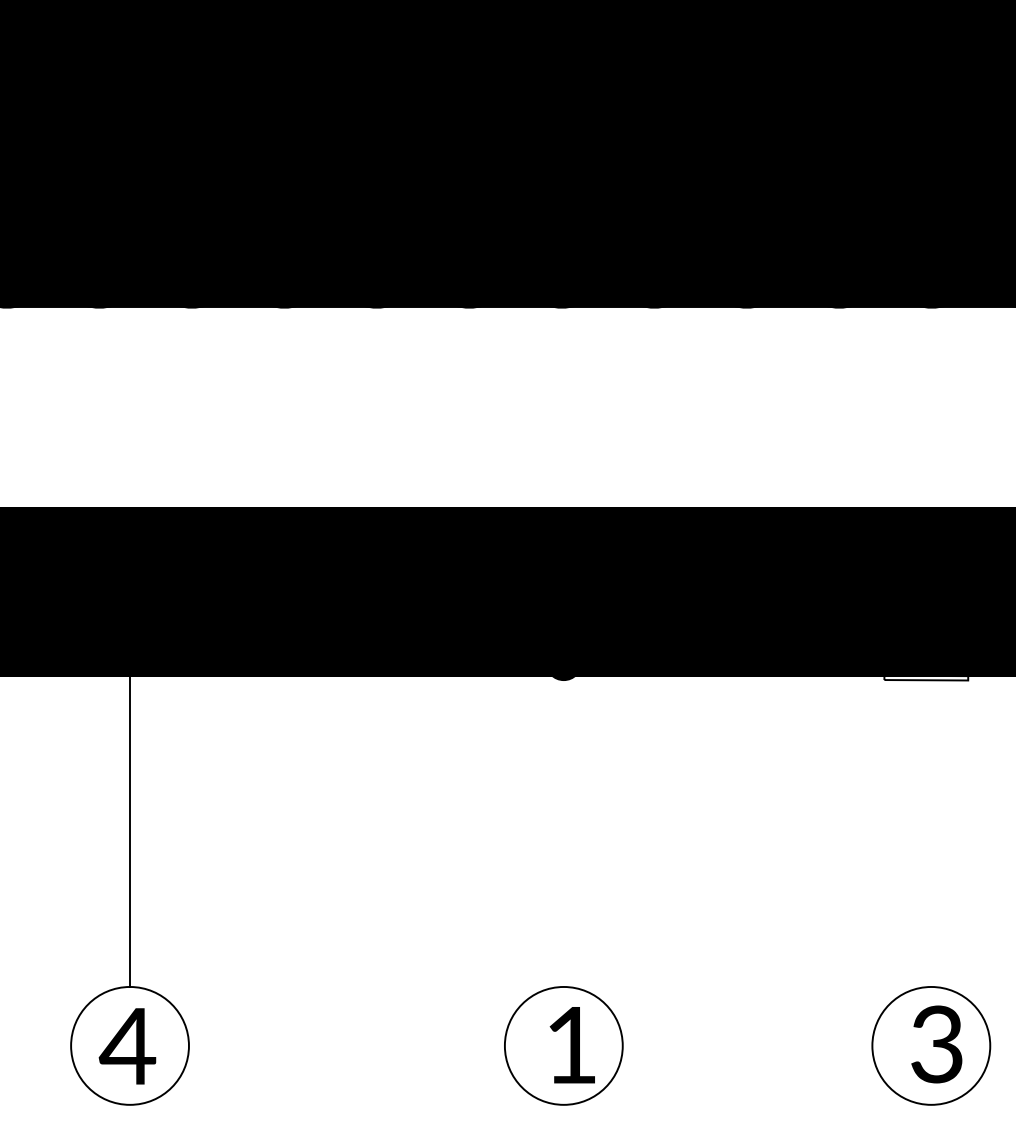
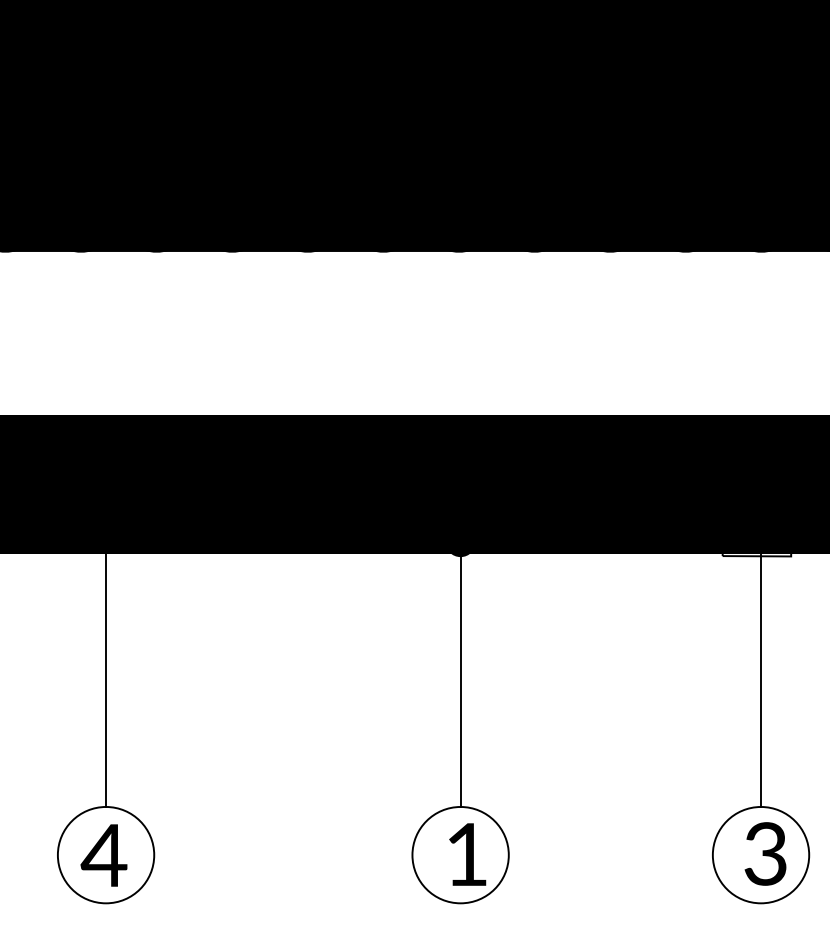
line: (931, 809) -> (761, 661), added
line: (563, 818) -> (460, 669), added

